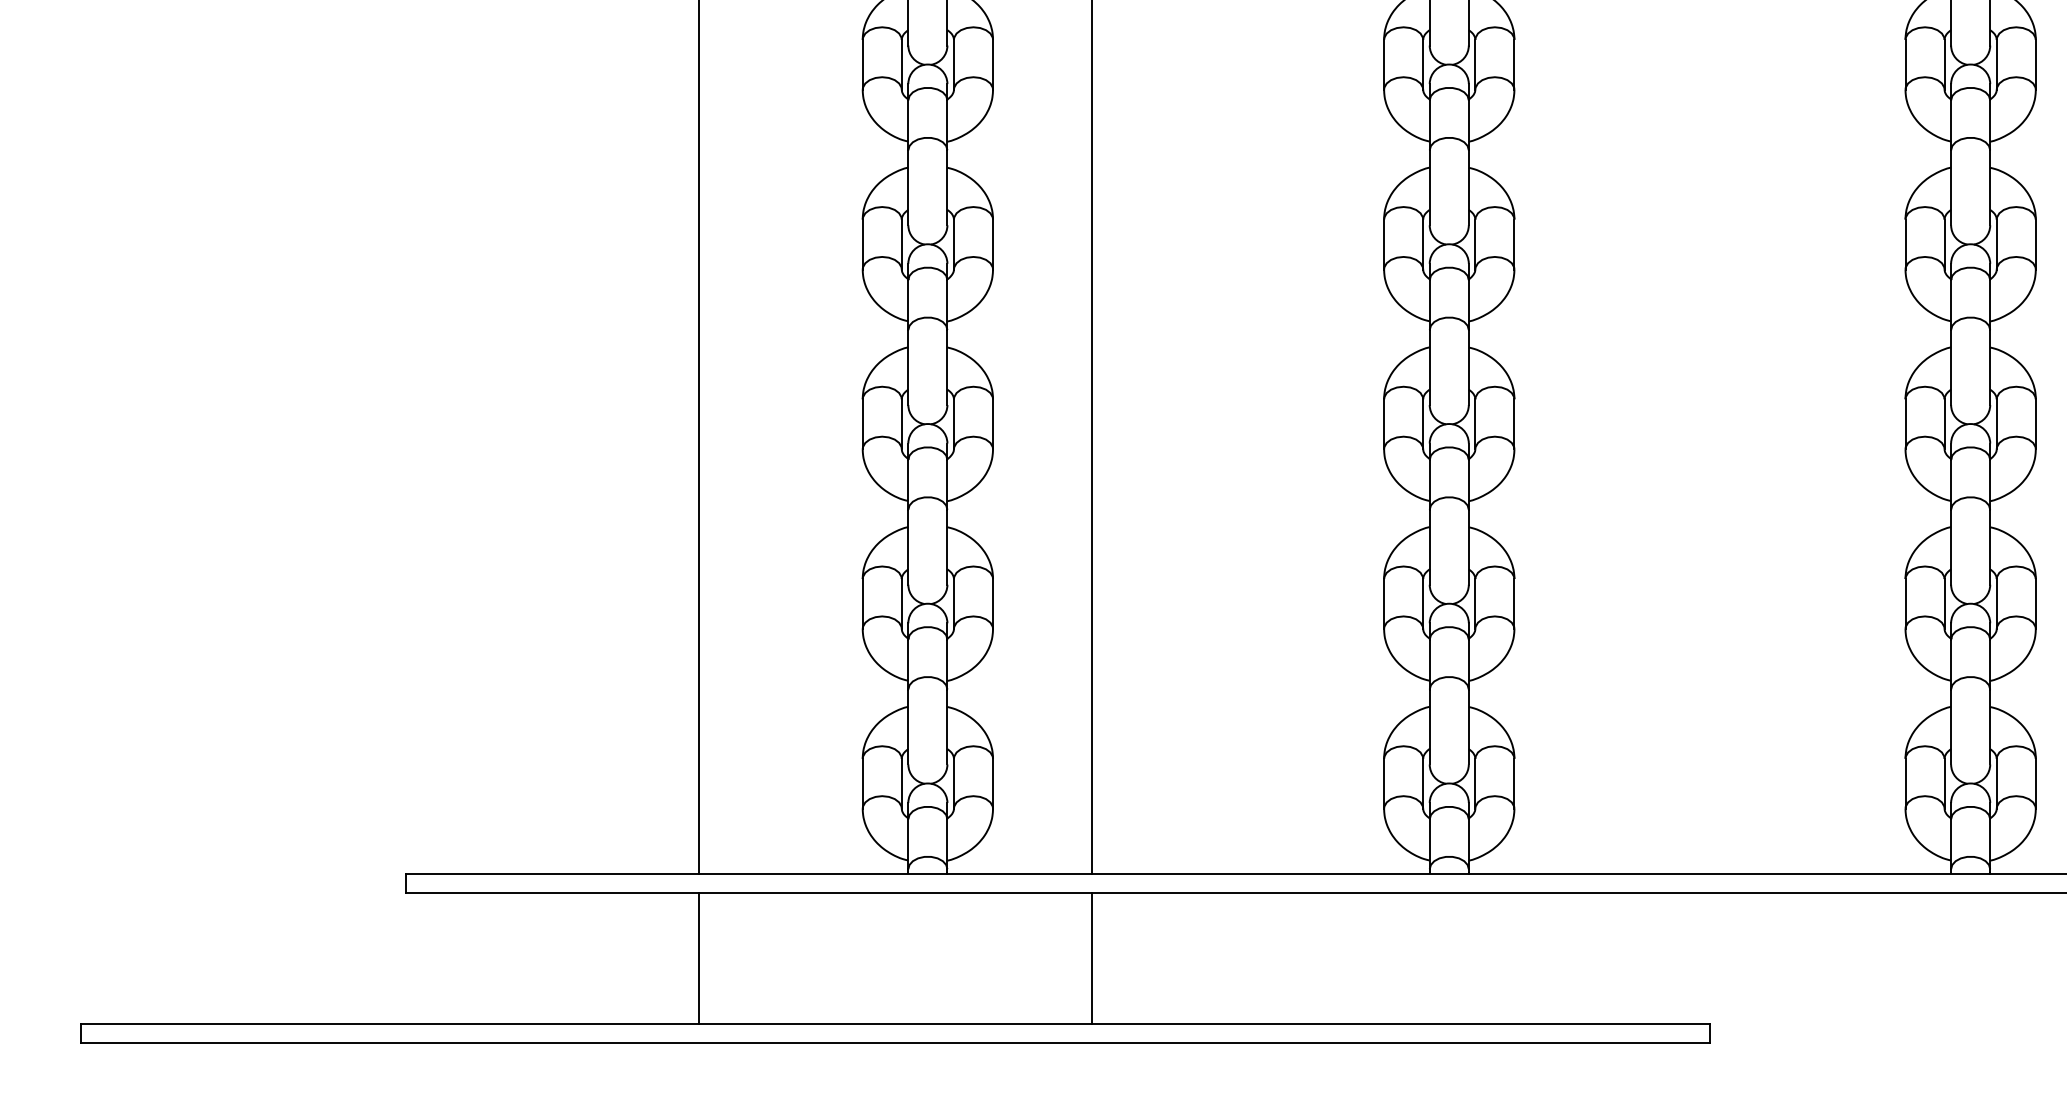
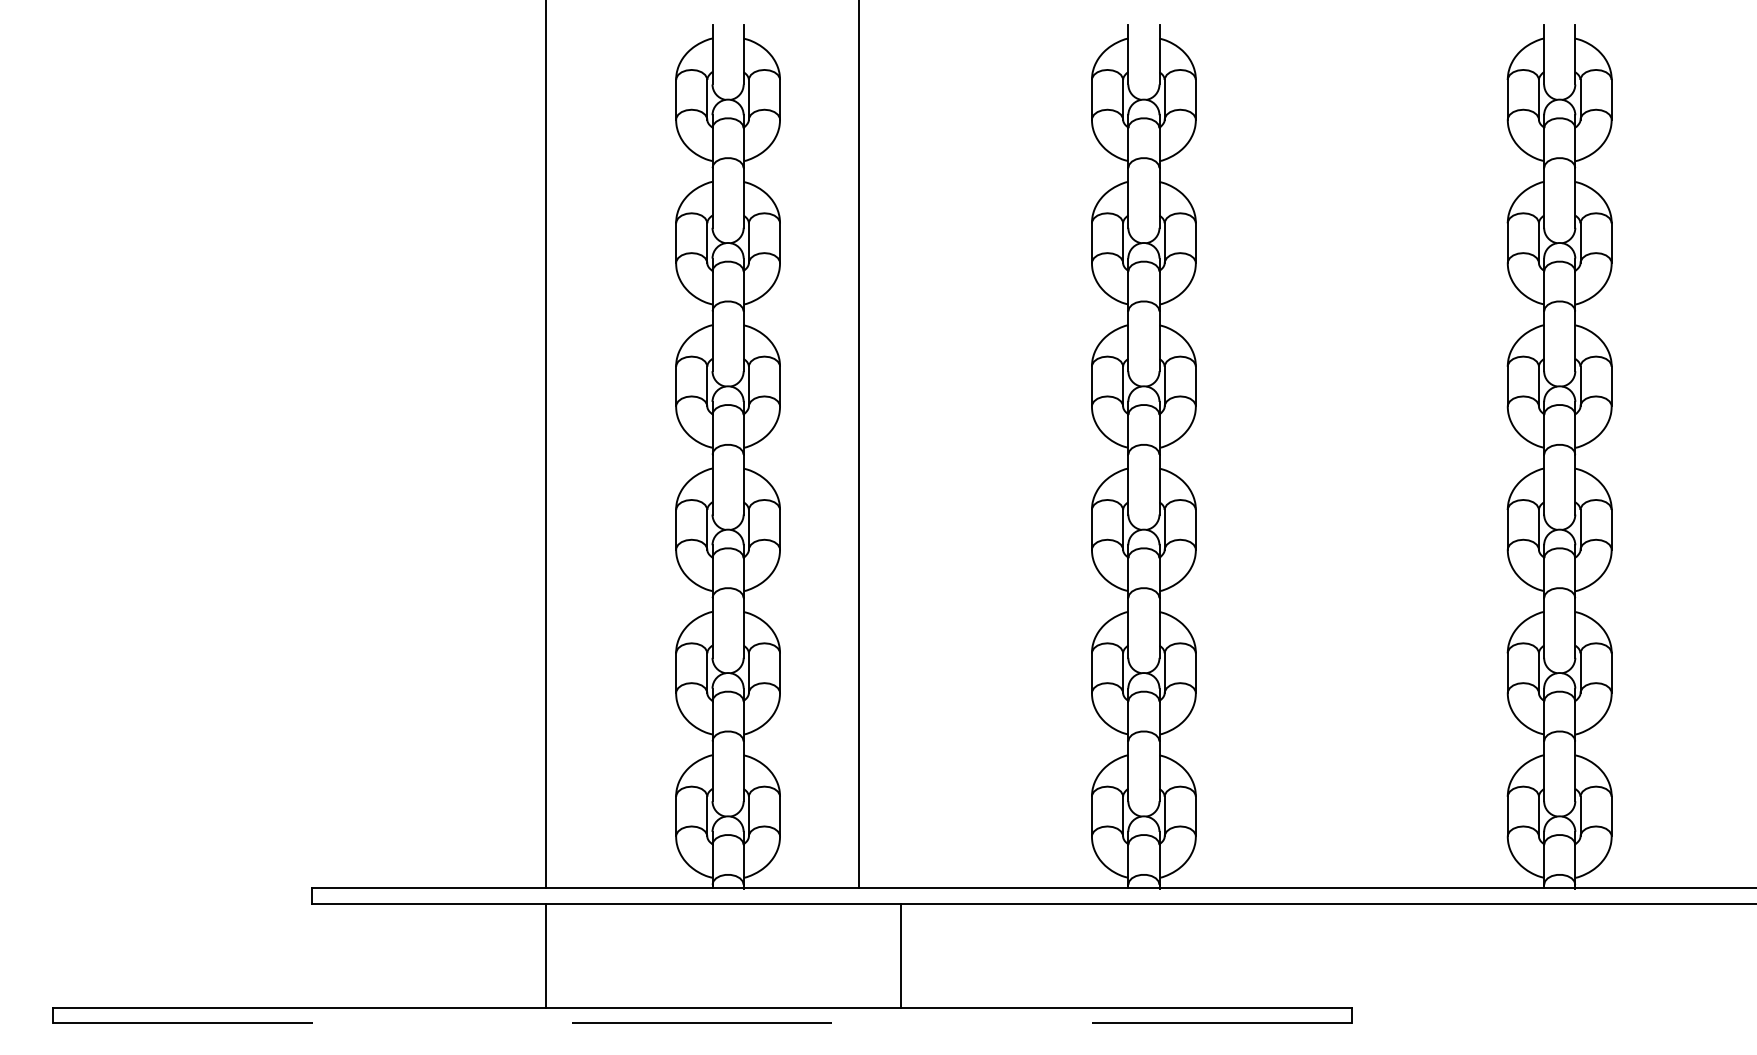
line: (1092, 957) -> (901, 955), moved
line: (895, 1043) -> (702, 1023), solid -> dashed

